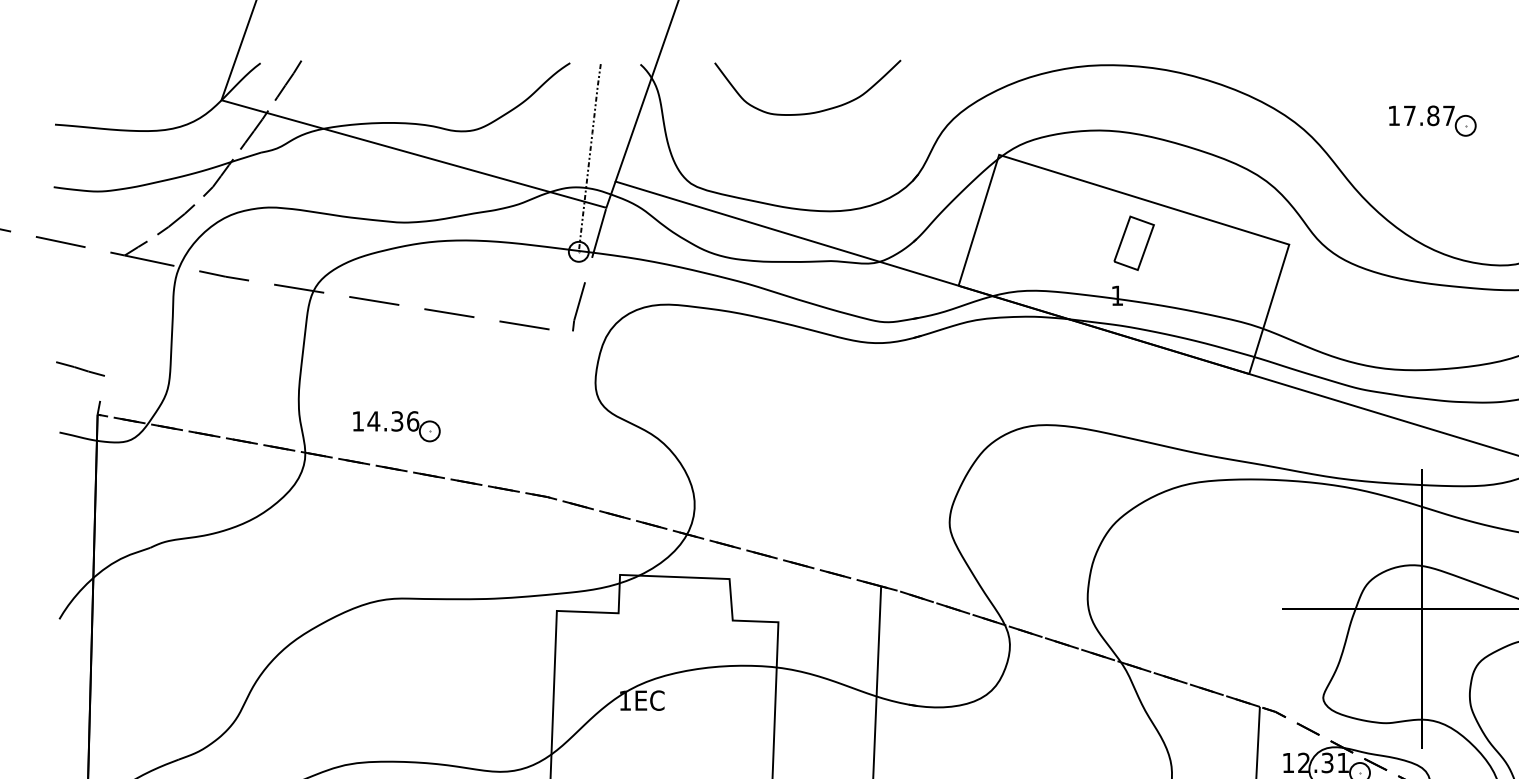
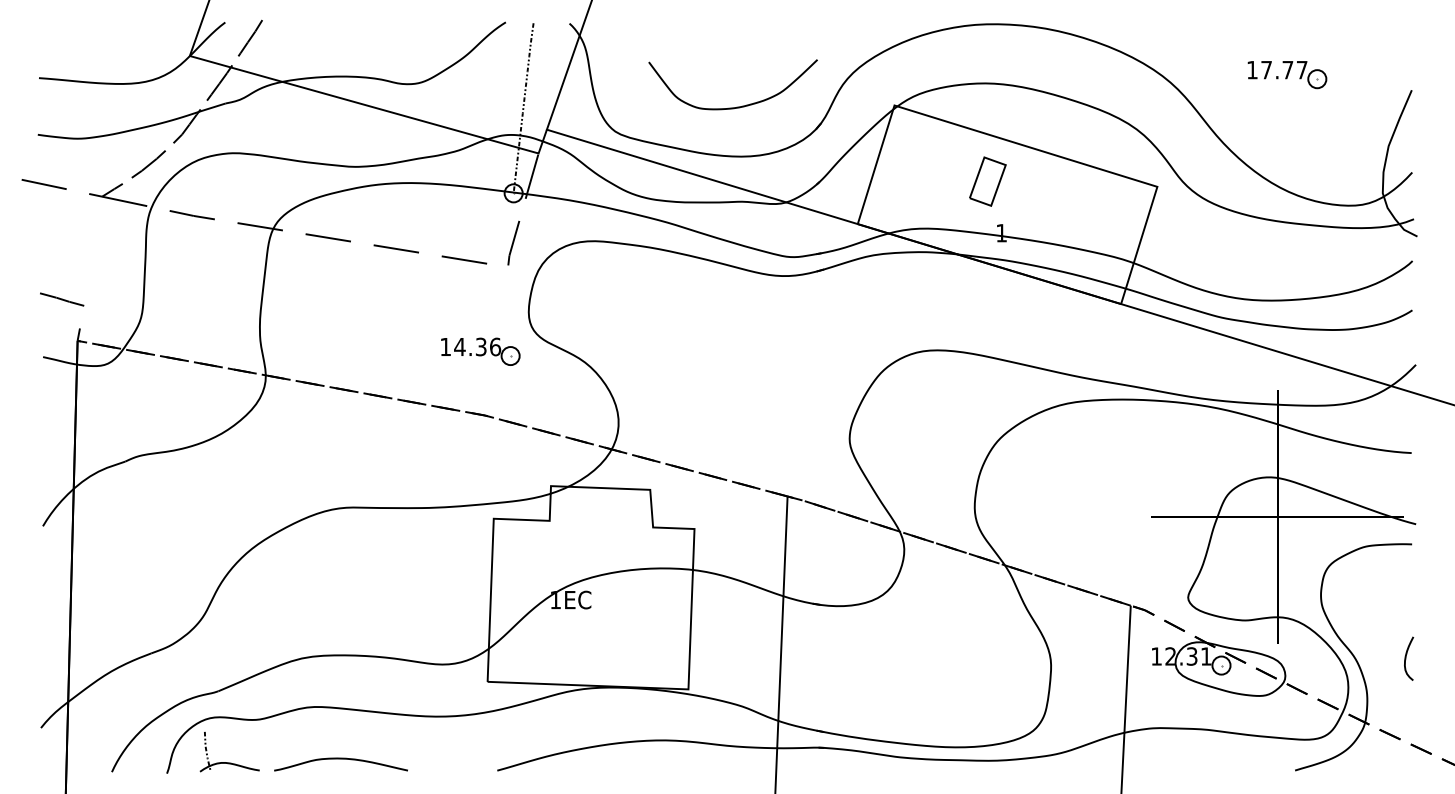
curve: (811, 111) -> (736, 106), moved
text: (1432, 115) -> (1287, 69), 17.87 -> 17.77
part: (1133, 243) -> (987, 181), moved
part: (396, 426) -> (480, 351), moved

